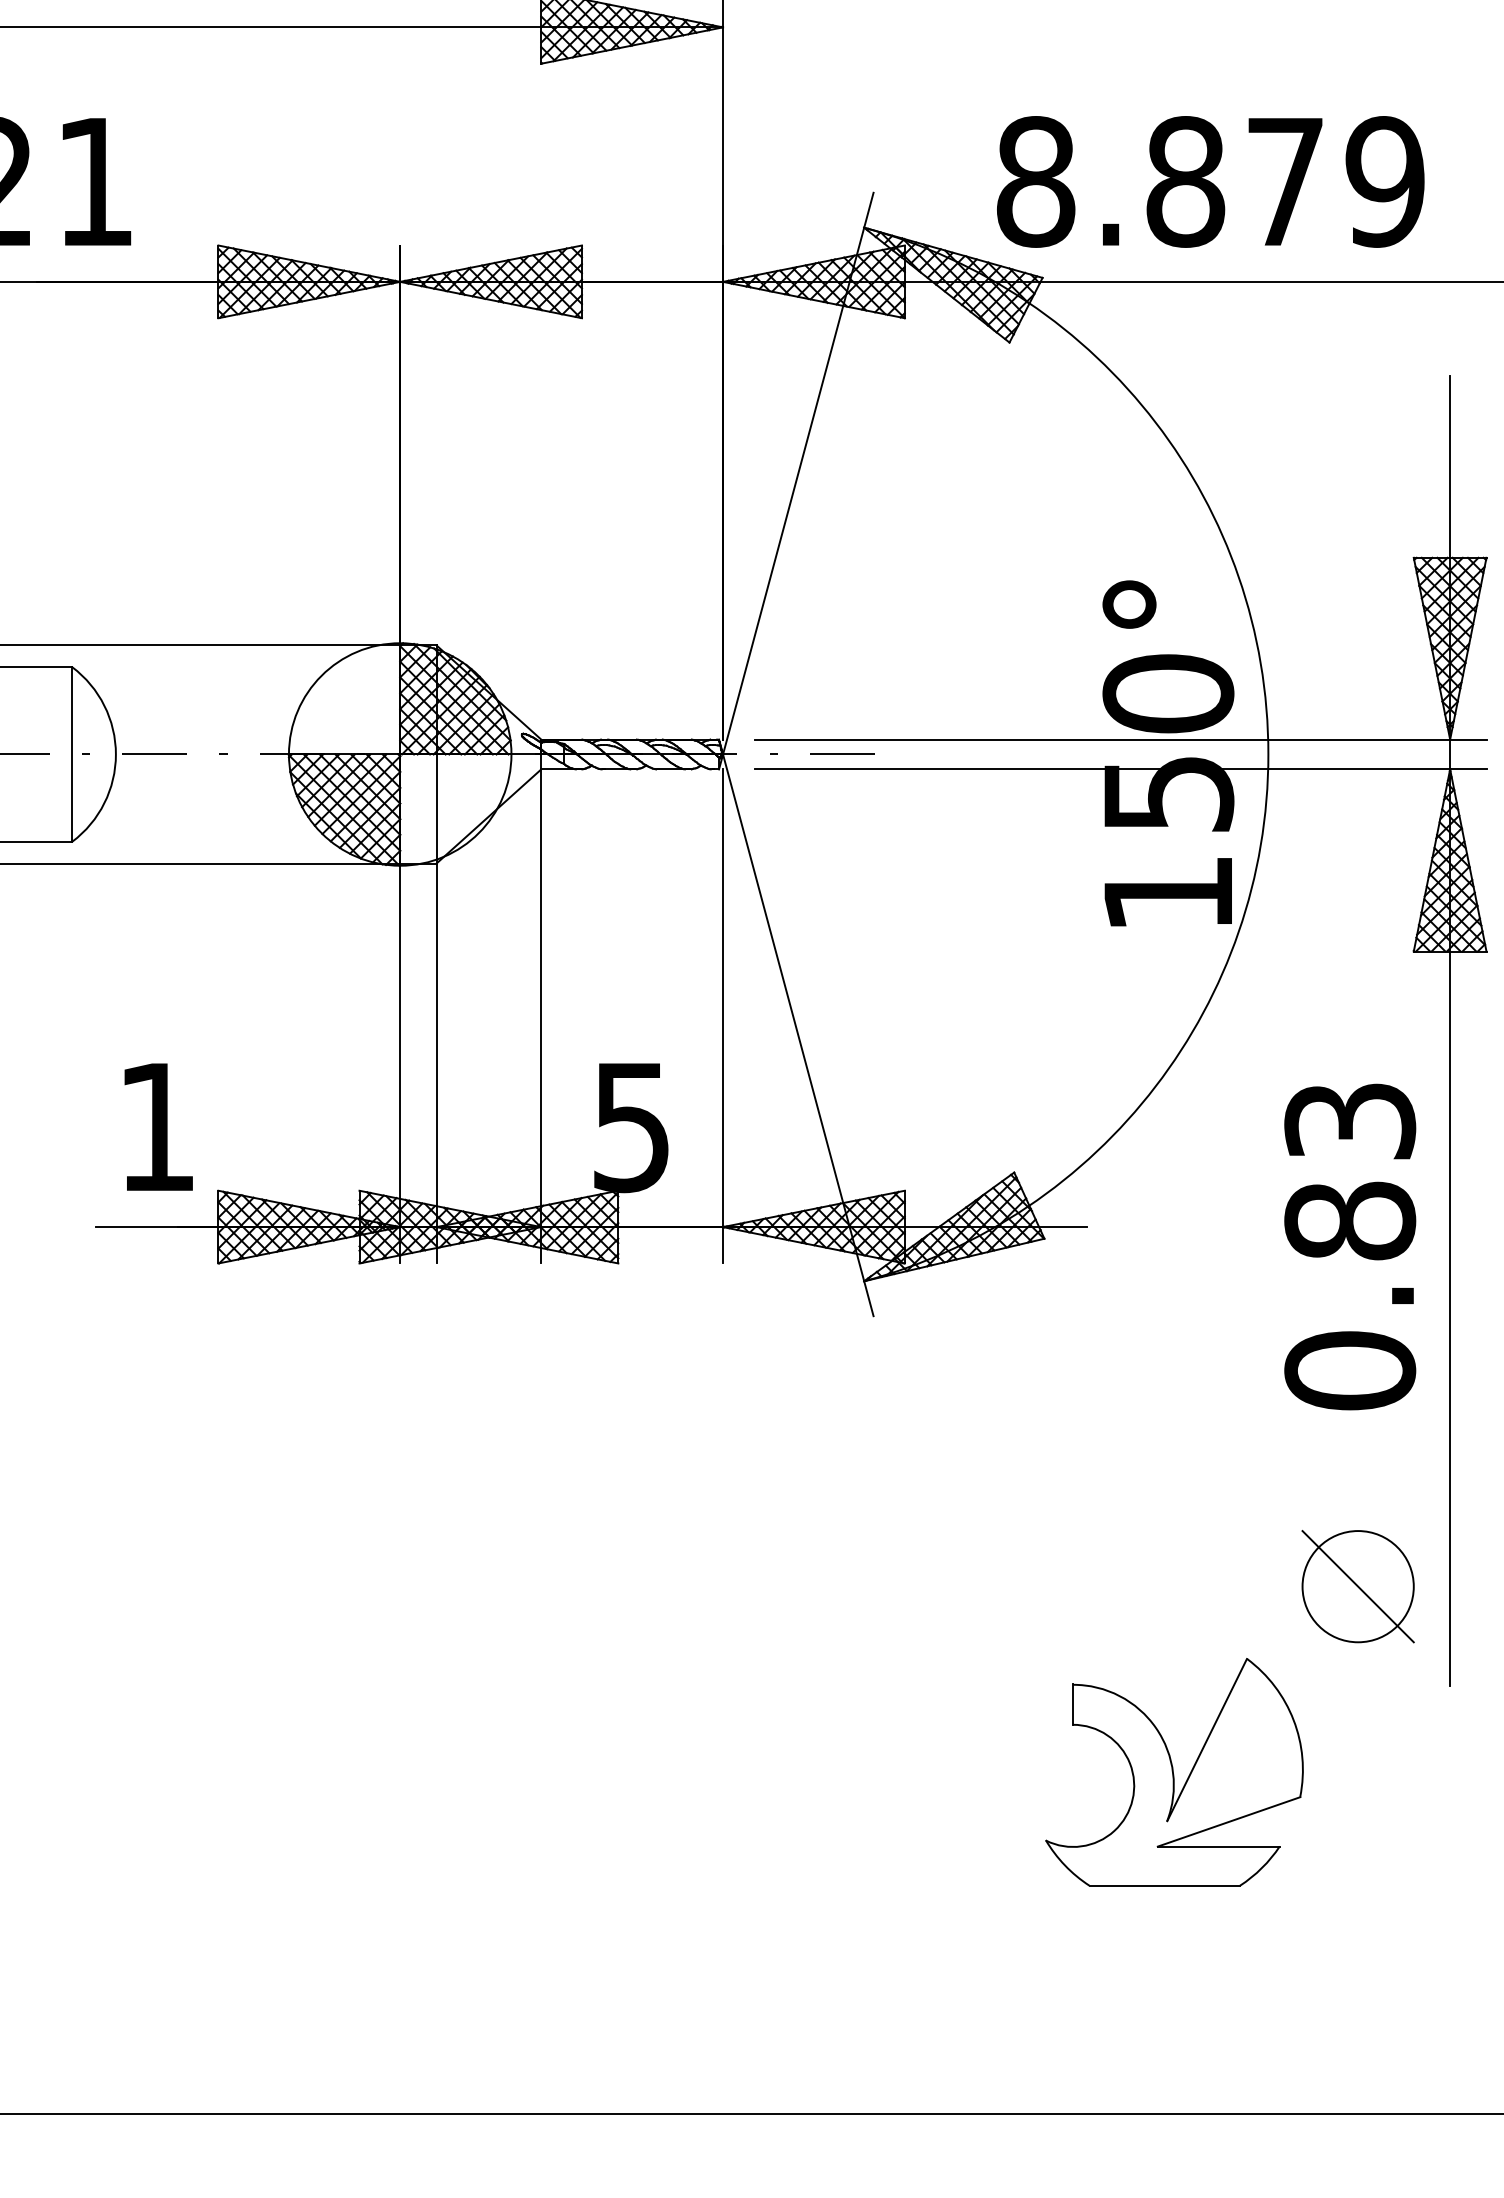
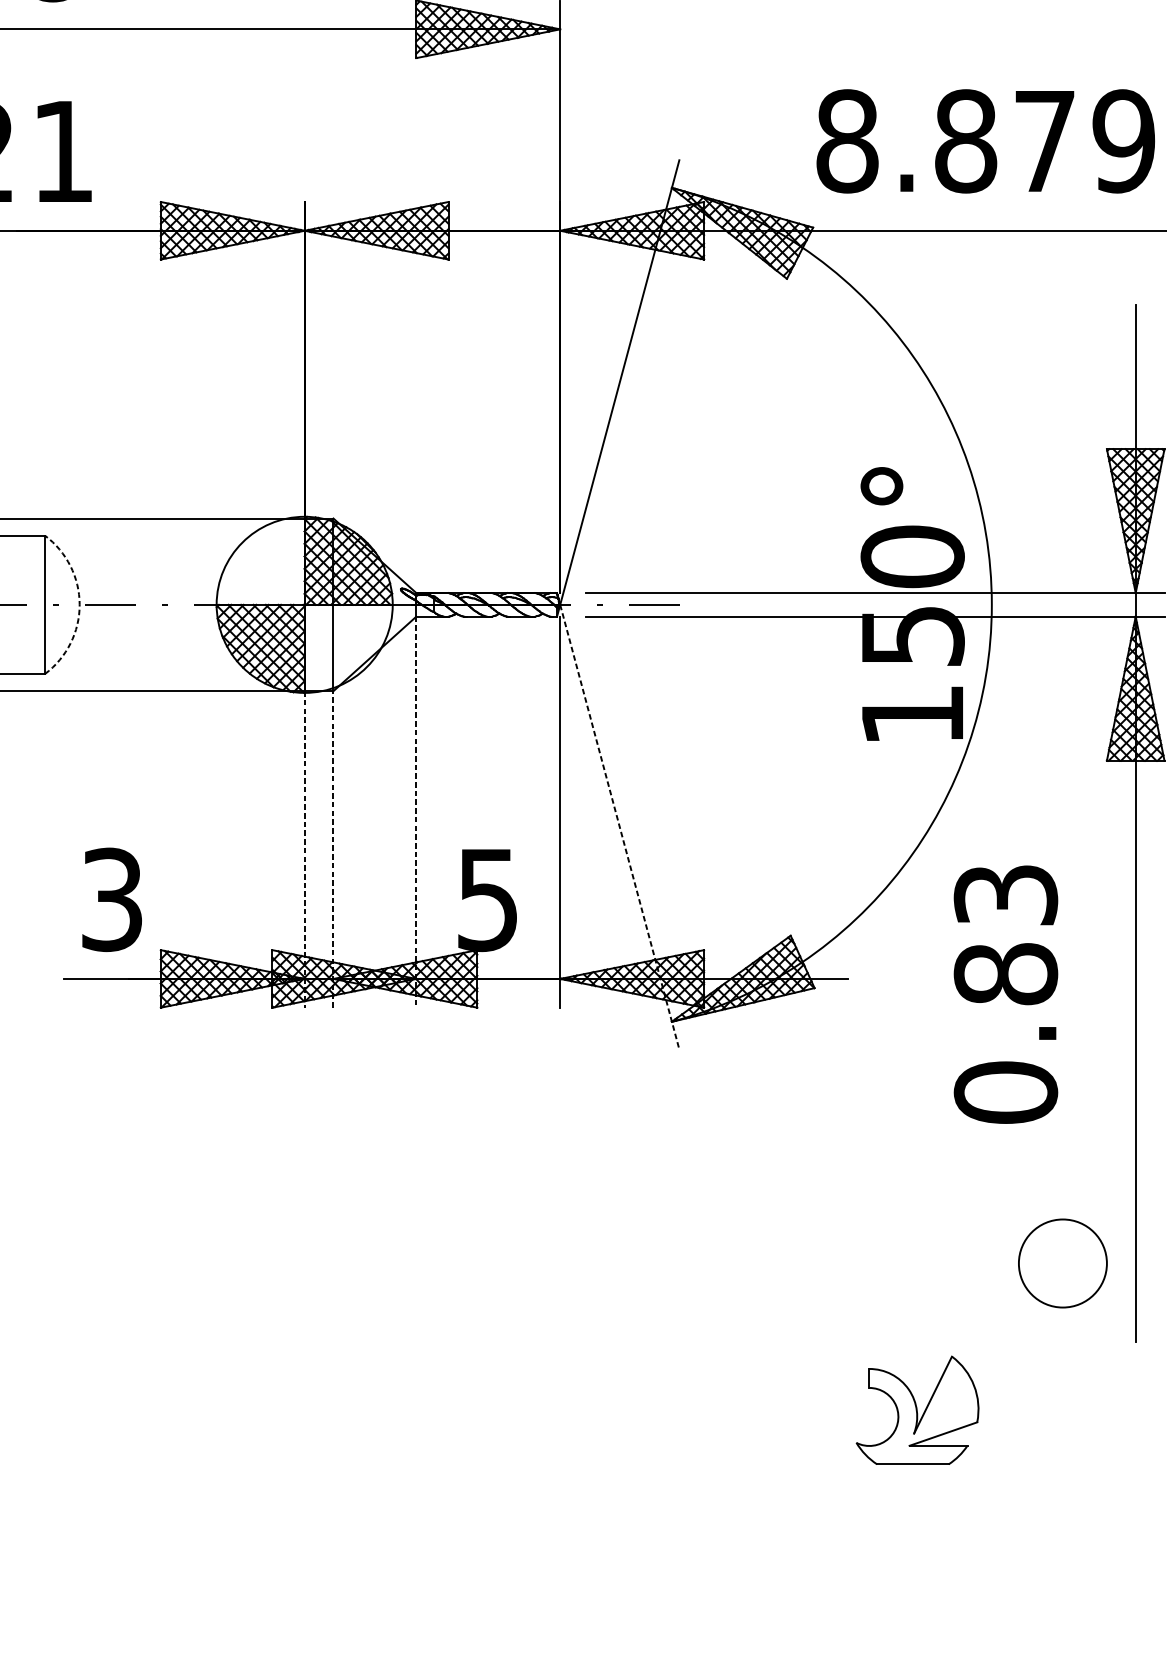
text: (1210, 181) -> (985, 141), moved
arc: (115, 754) -> (79, 604), solid -> dashed
line: (541, 1016) -> (416, 812), solid -> dashed
line: (798, 1035) -> (619, 827), solid -> dashed
line: (400, 1063) -> (304, 849), solid -> dashed
line: (436, 1063) -> (333, 849), solid -> dashed
text: (156, 1127) -> (111, 900), 1 -> 3
text: (1350, 1246) -> (1006, 994), moved
line: (1357, 1586) -> (1062, 1263), removed
part: (1174, 1772) -> (917, 1410), size x0.6

